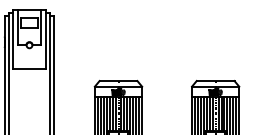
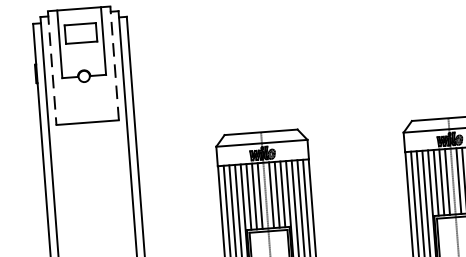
line: (45, 39) -> (114, 62), solid -> dashed
line: (13, 40) -> (52, 69), solid -> dashed

